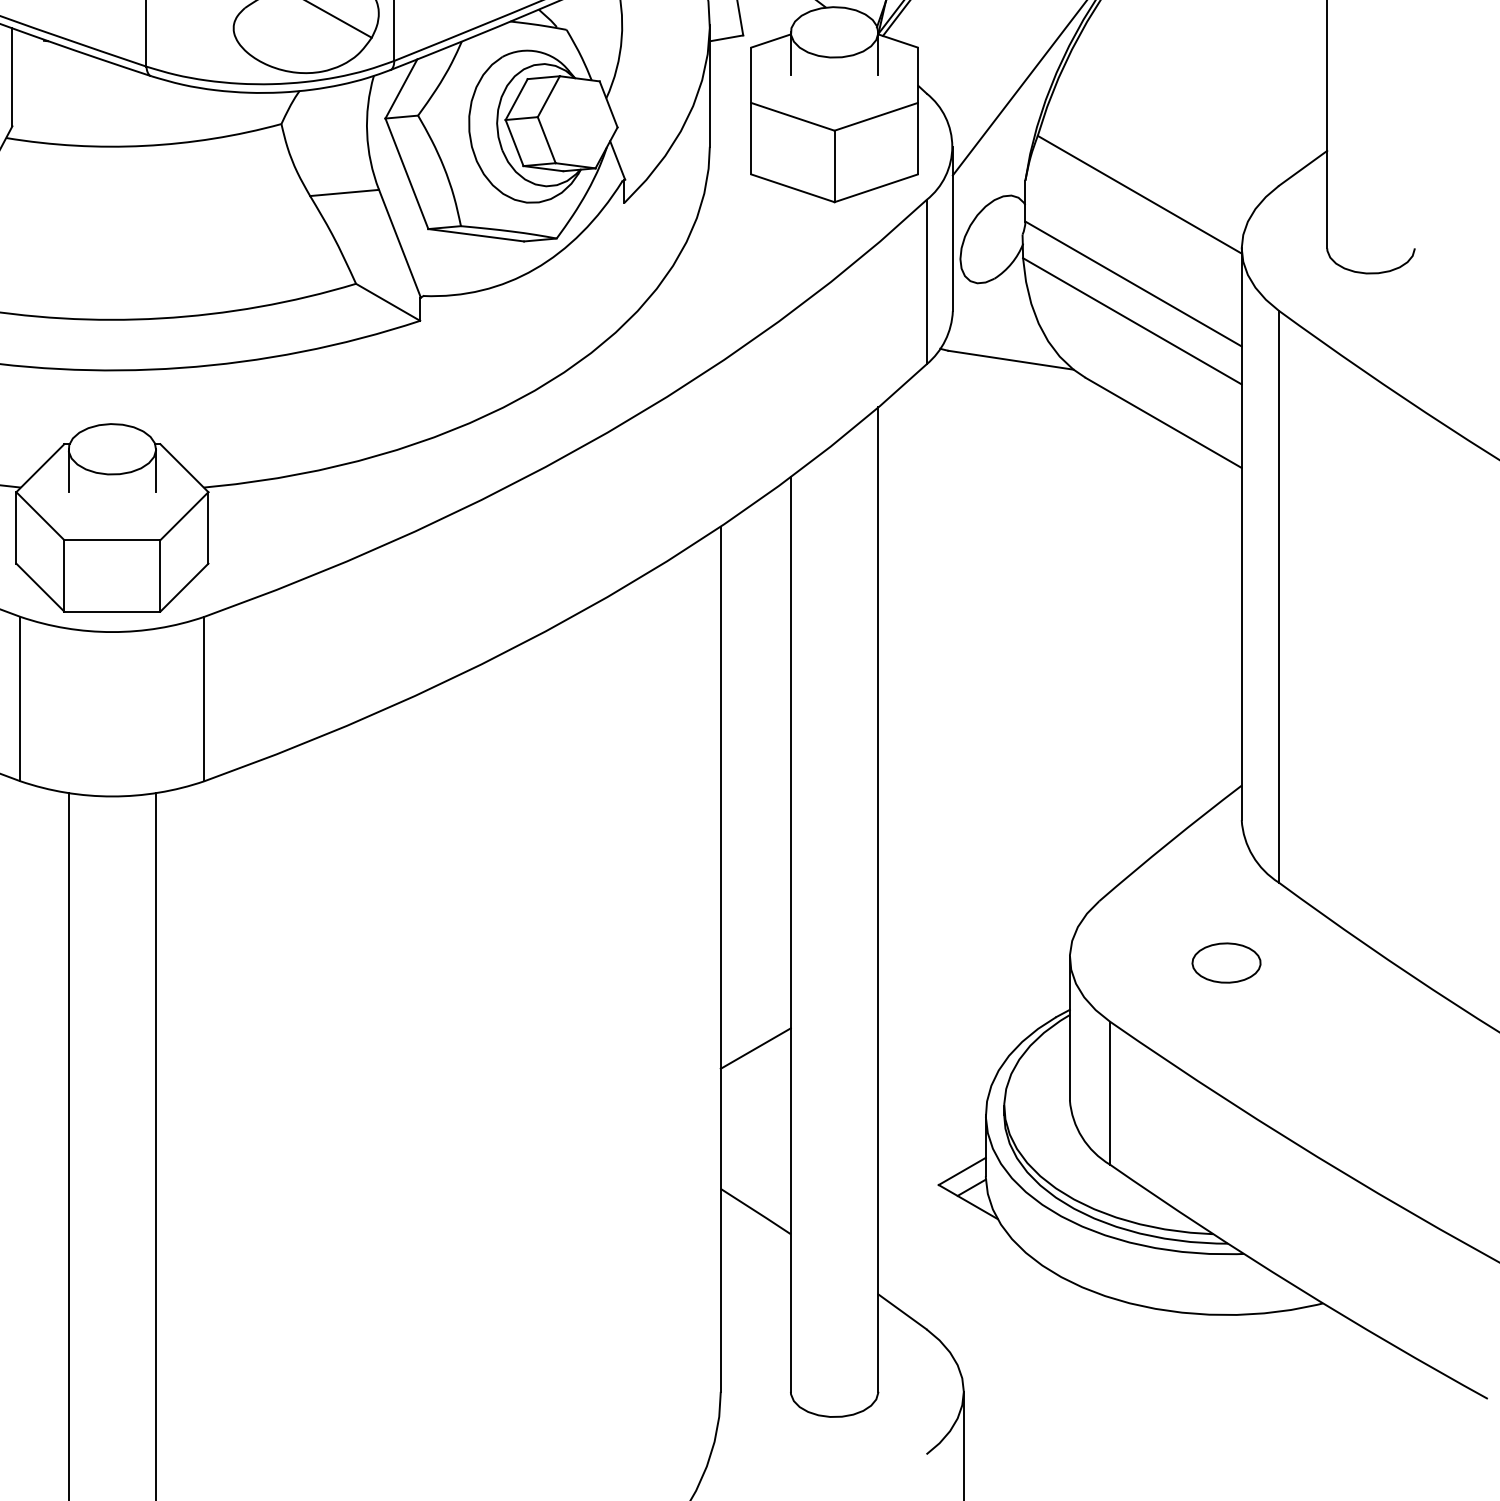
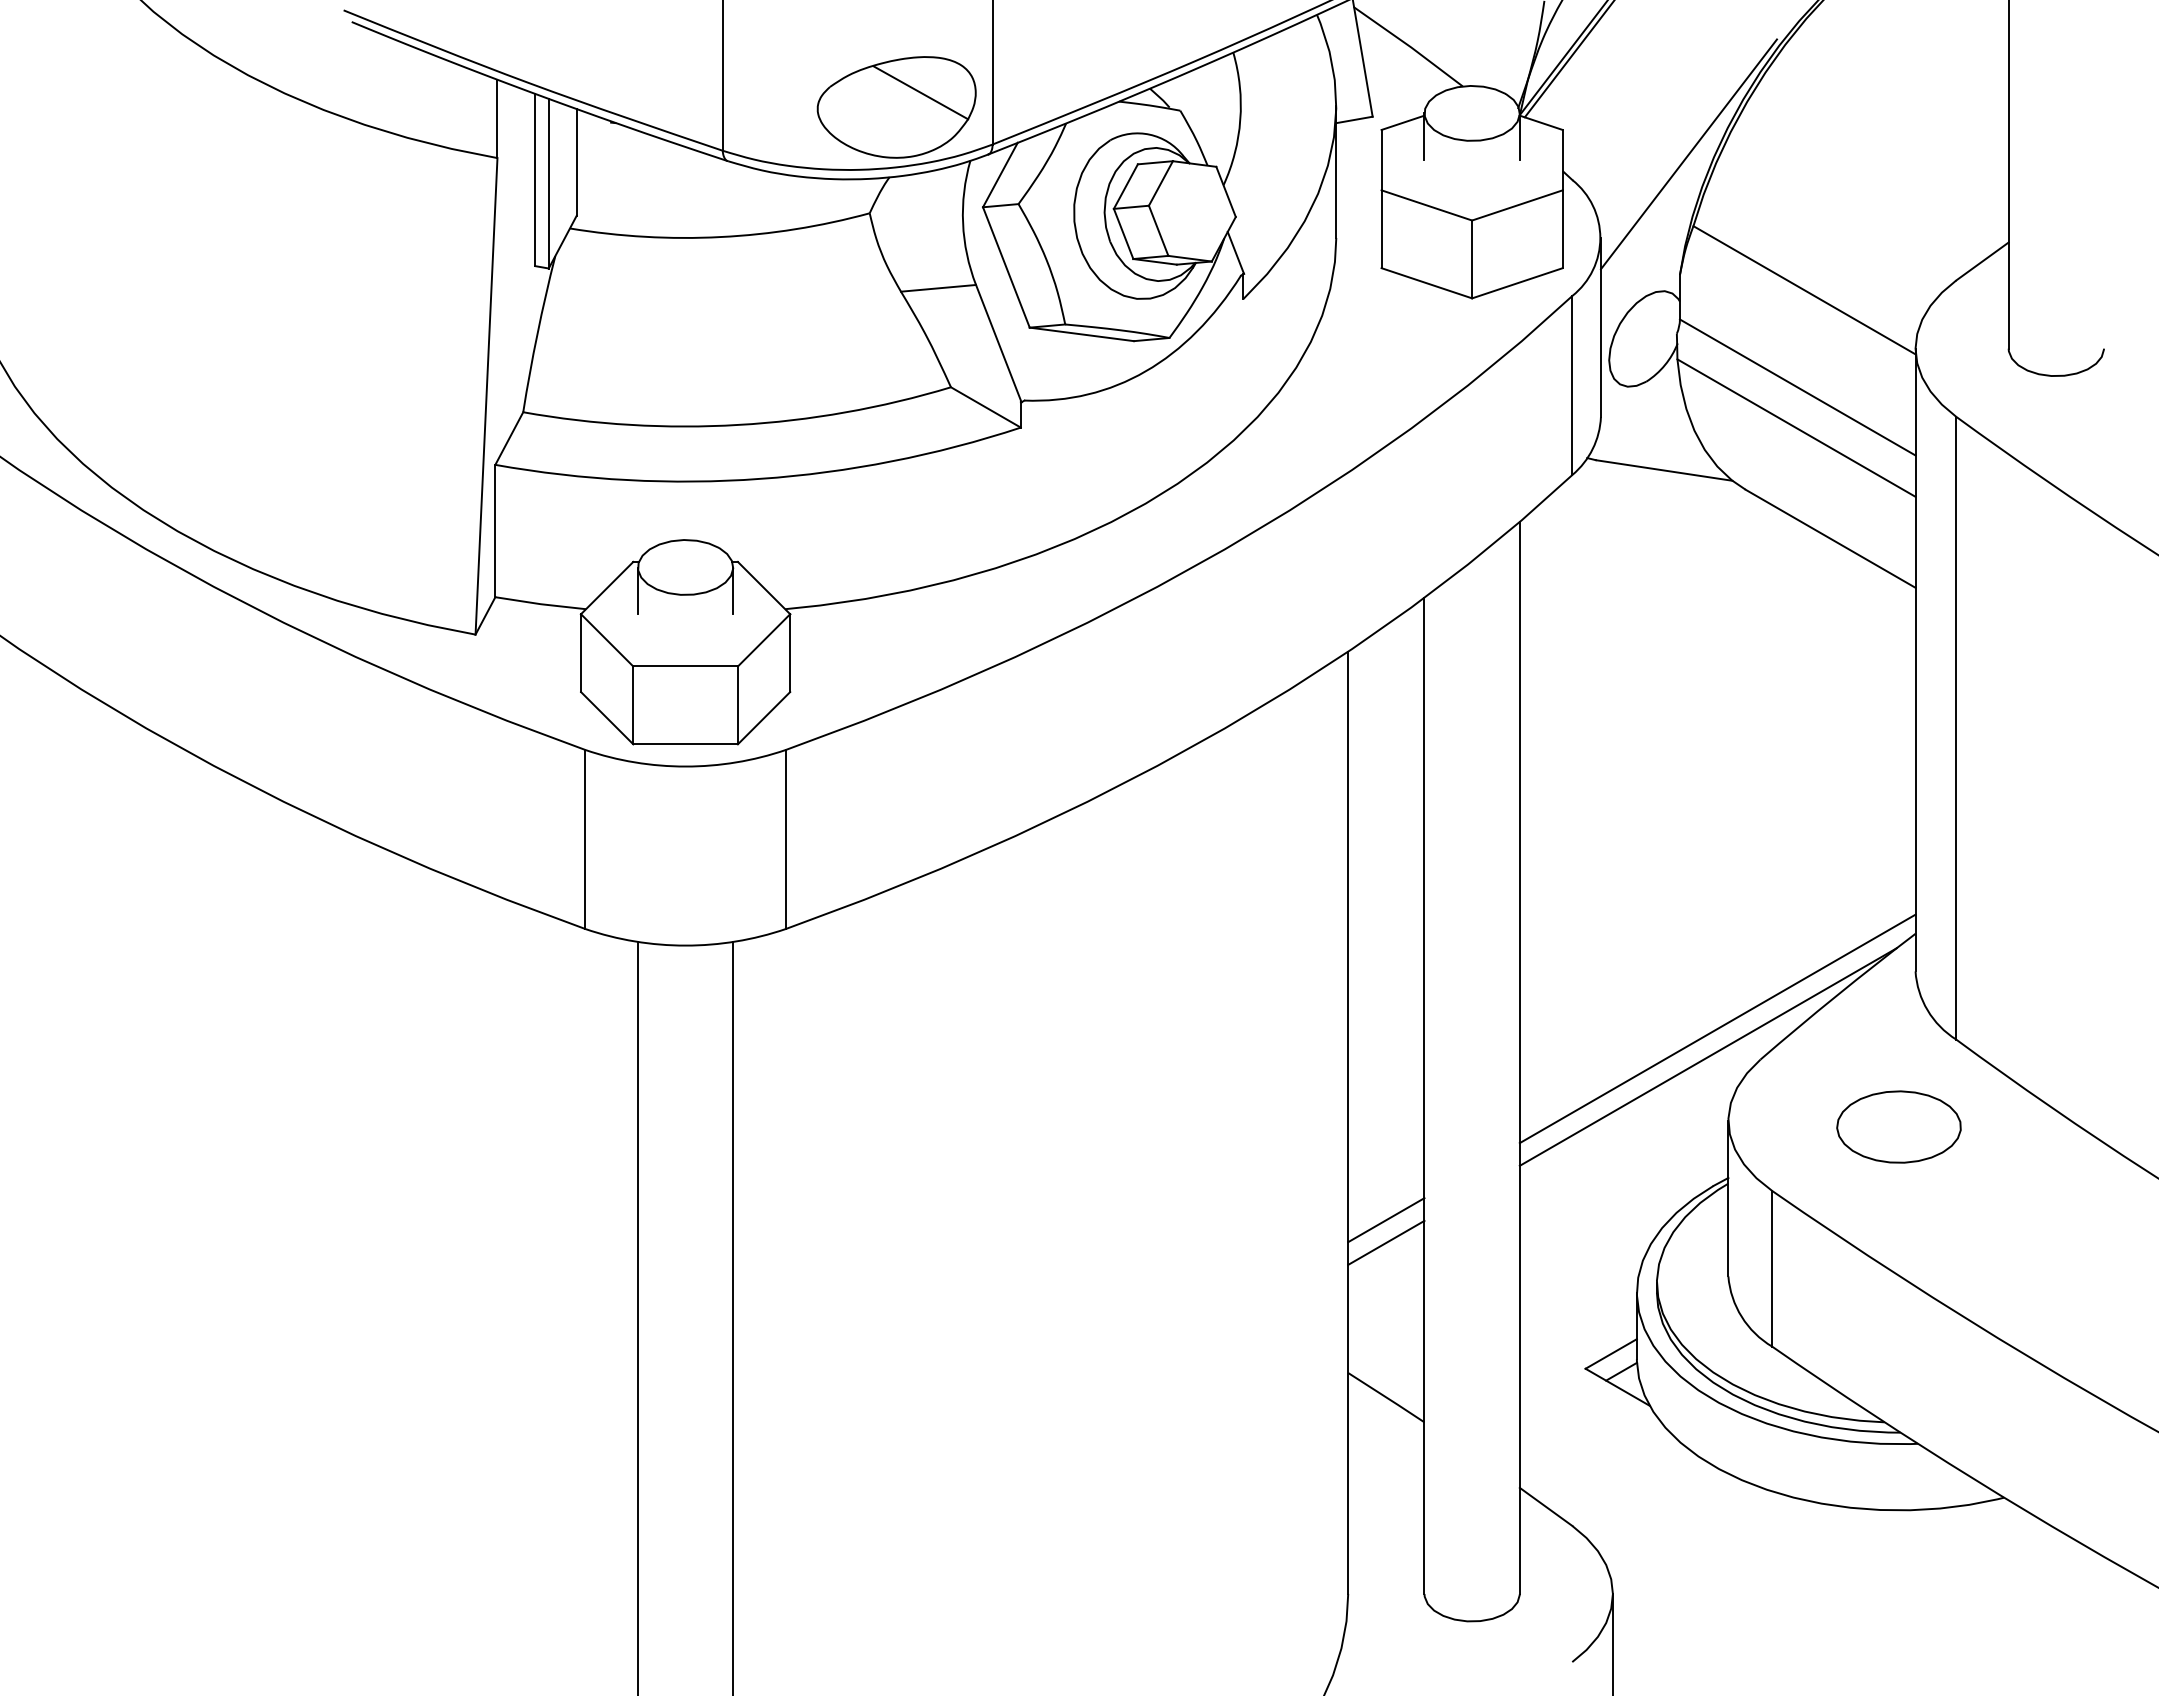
line: (1059, 872) -> (1717, 1028), added
line: (1050, 898) -> (1707, 1056), added
part: (1226, 962) -> (1898, 1126), size x1.67
line: (755, 1069) -> (1386, 1242), added

